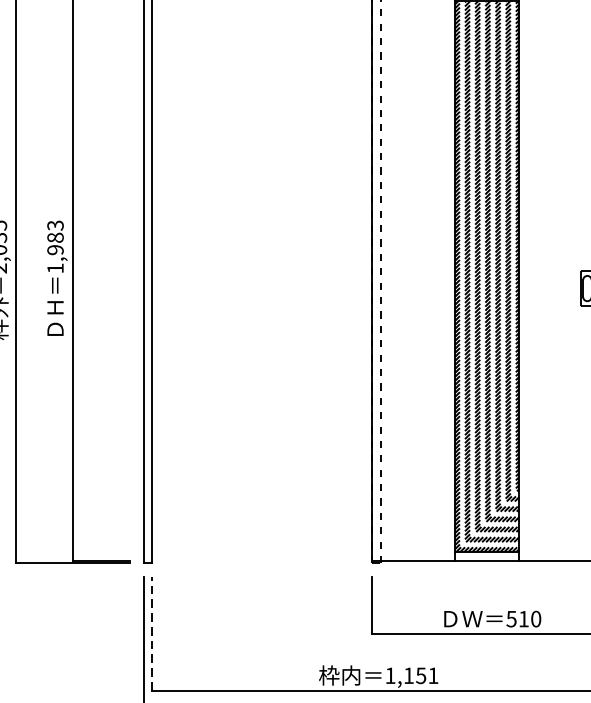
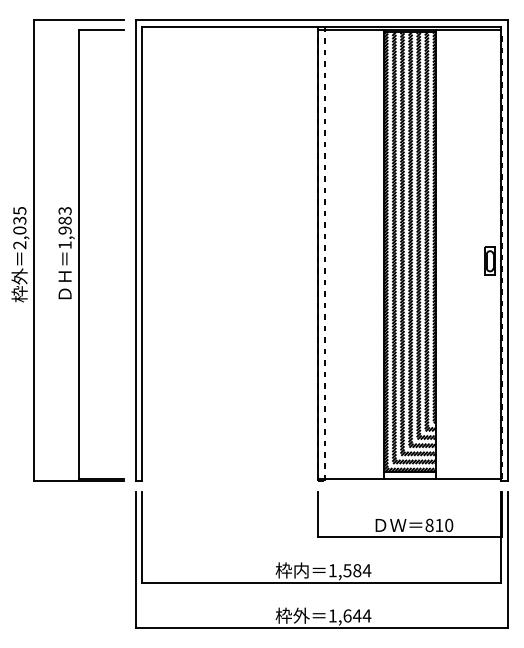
text: (511, 617) -> (429, 524), 510 -> 810
line: (152, 632) -> (142, 536), dashed -> solid
text: (421, 675) -> (357, 570), 1,151 -> 1,584

